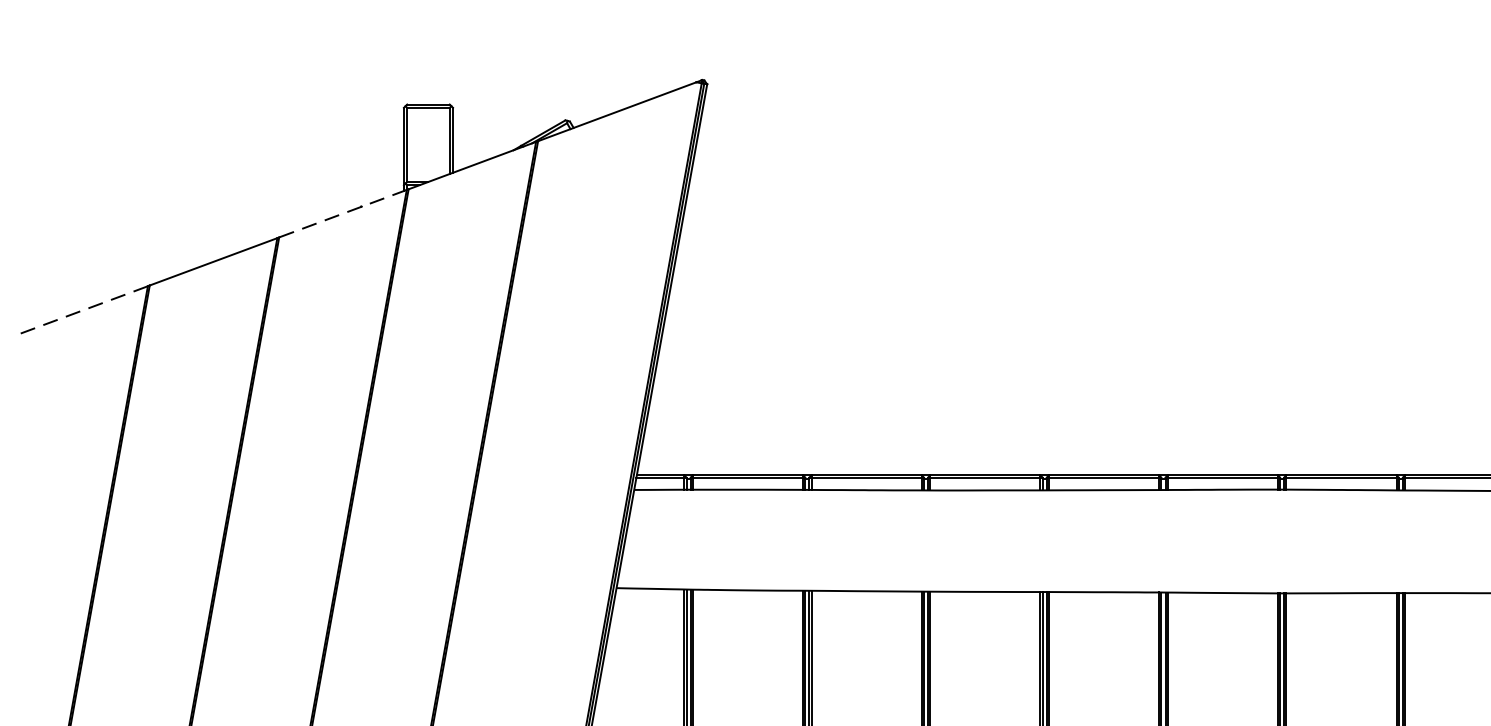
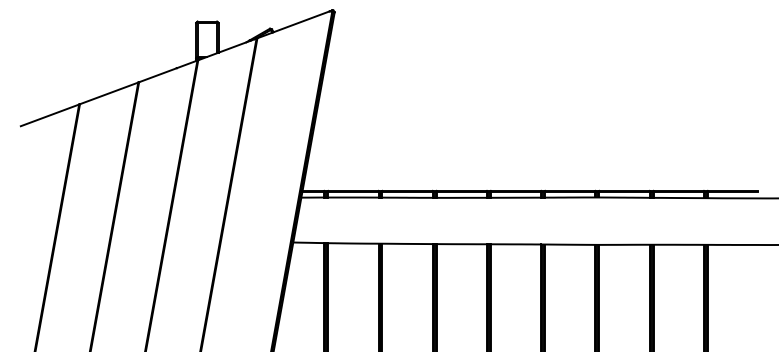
line: (341, 213) -> (167, 71), dashed -> solid
line: (83, 310) -> (49, 115), dashed -> solid

